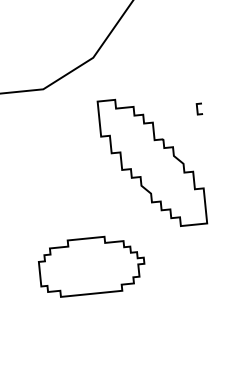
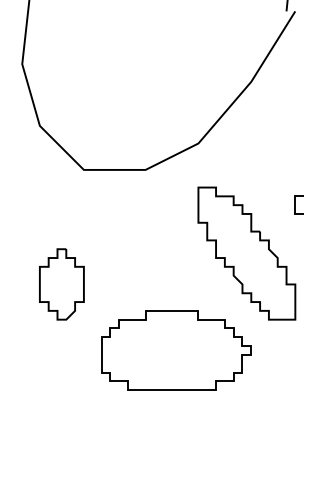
part: (198, 108) -> (298, 204), size x1.67
part: (92, 265) -> (176, 350), size x1.43

